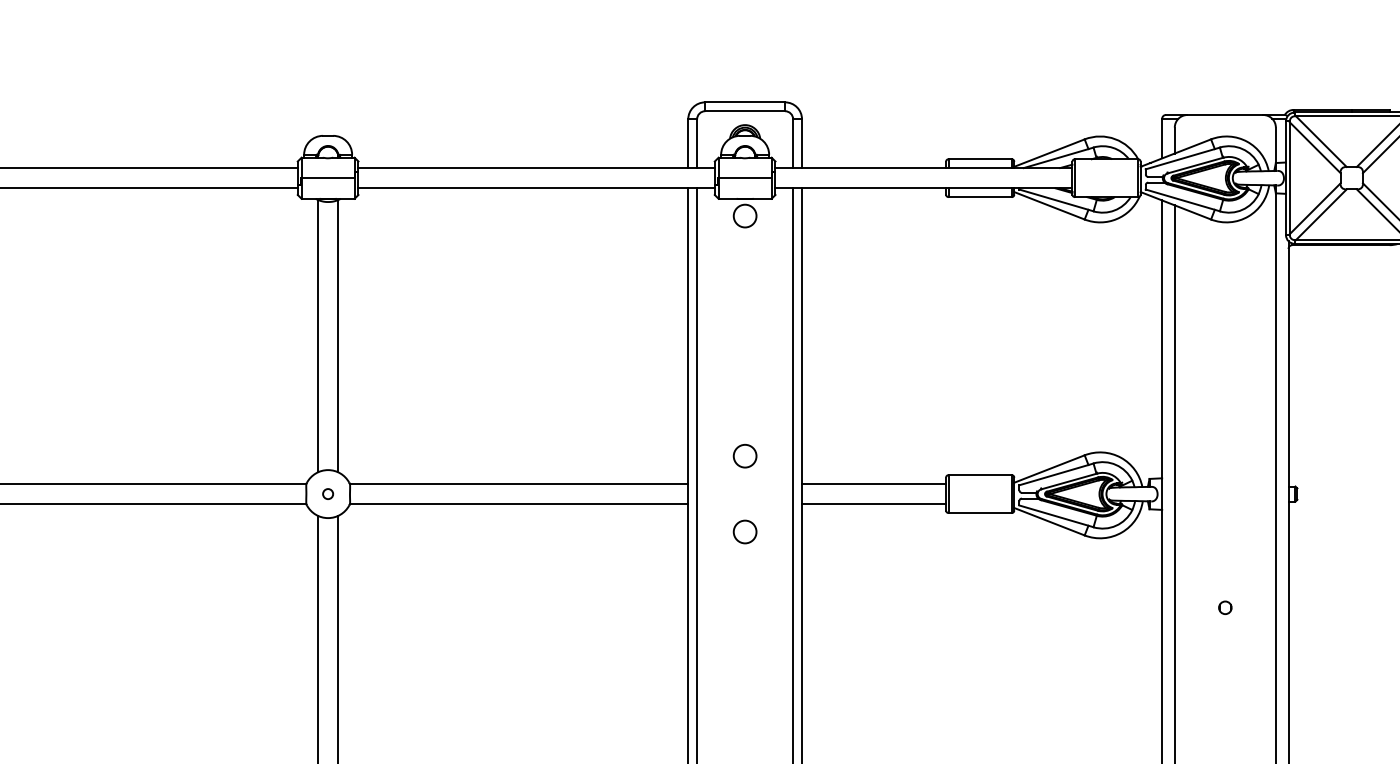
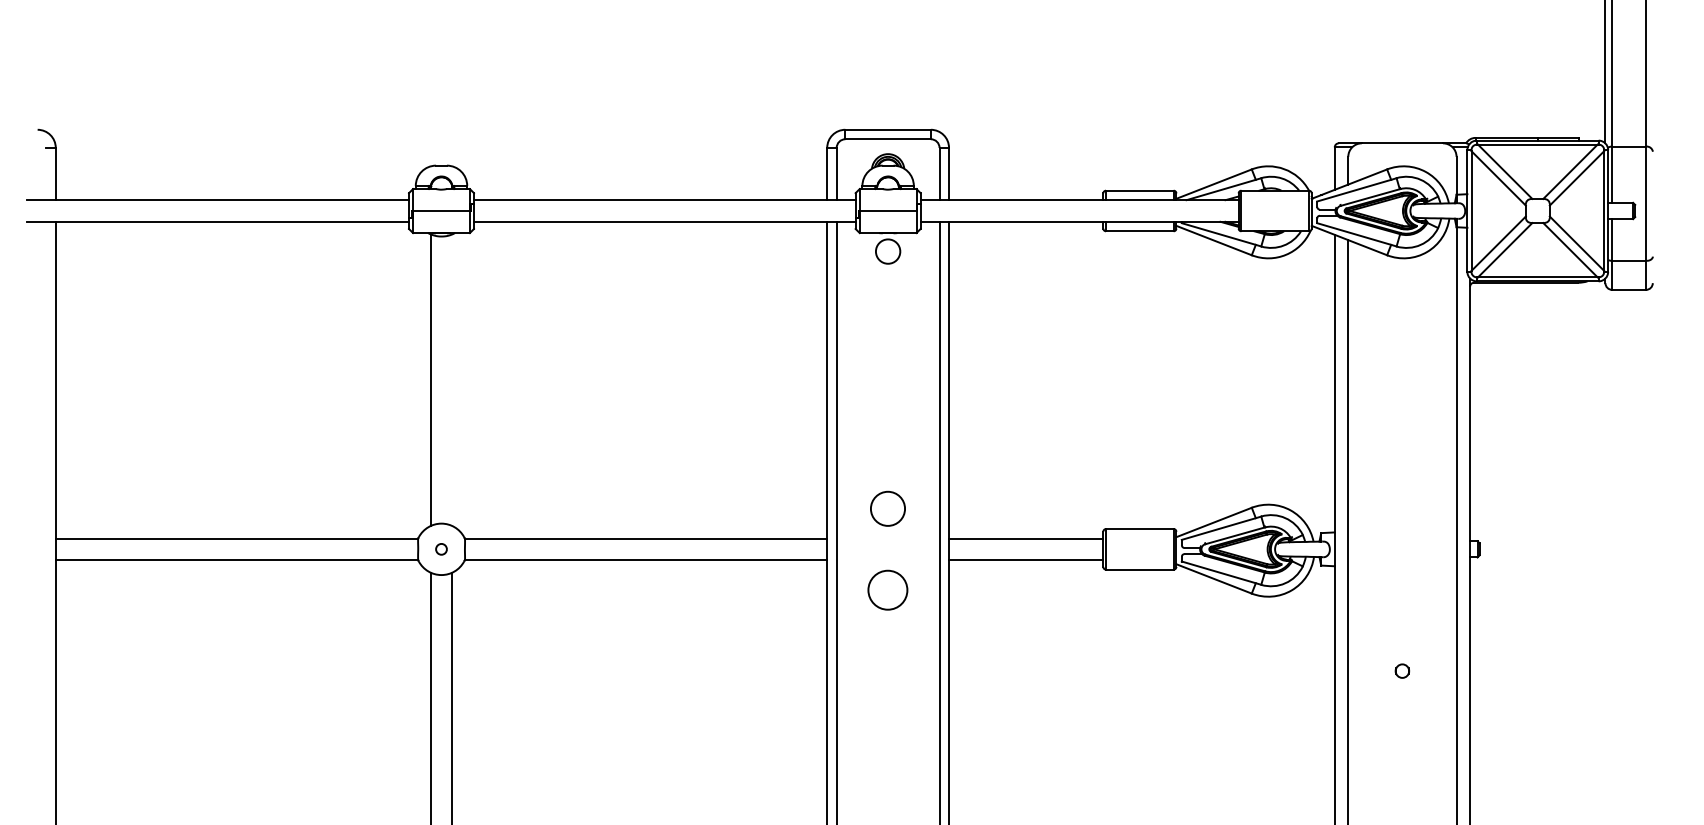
line: (338, 336) -> (452, 380), removed
circle: (745, 455) -> (888, 508), size x1.4
circle: (745, 531) -> (888, 589), size x1.6

